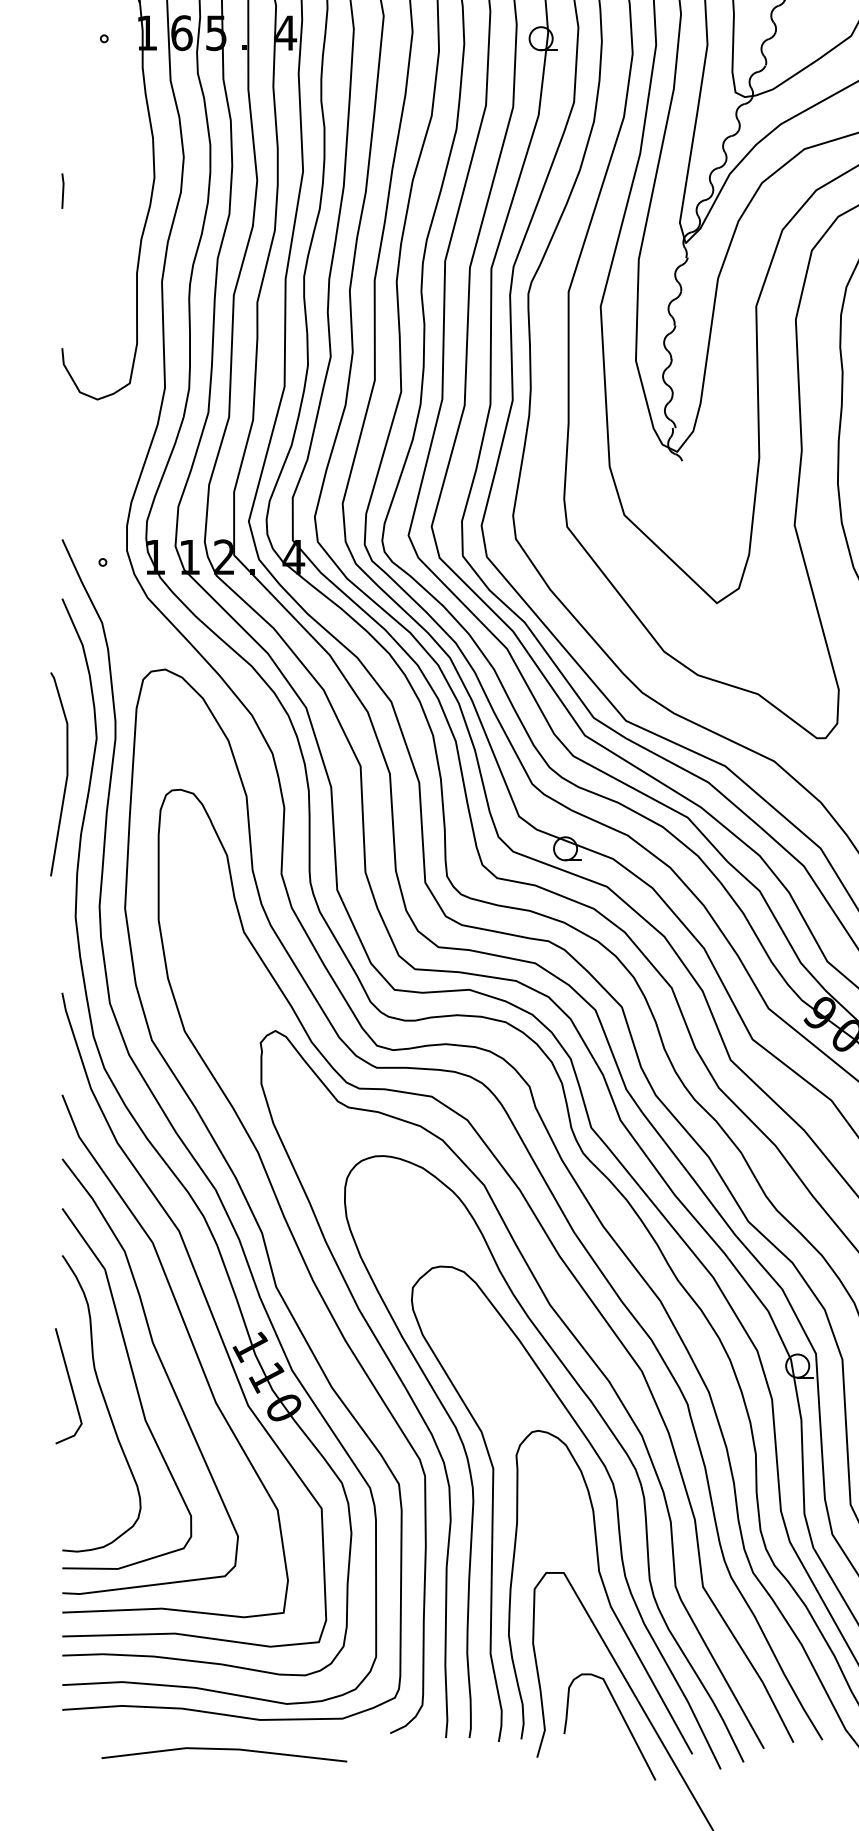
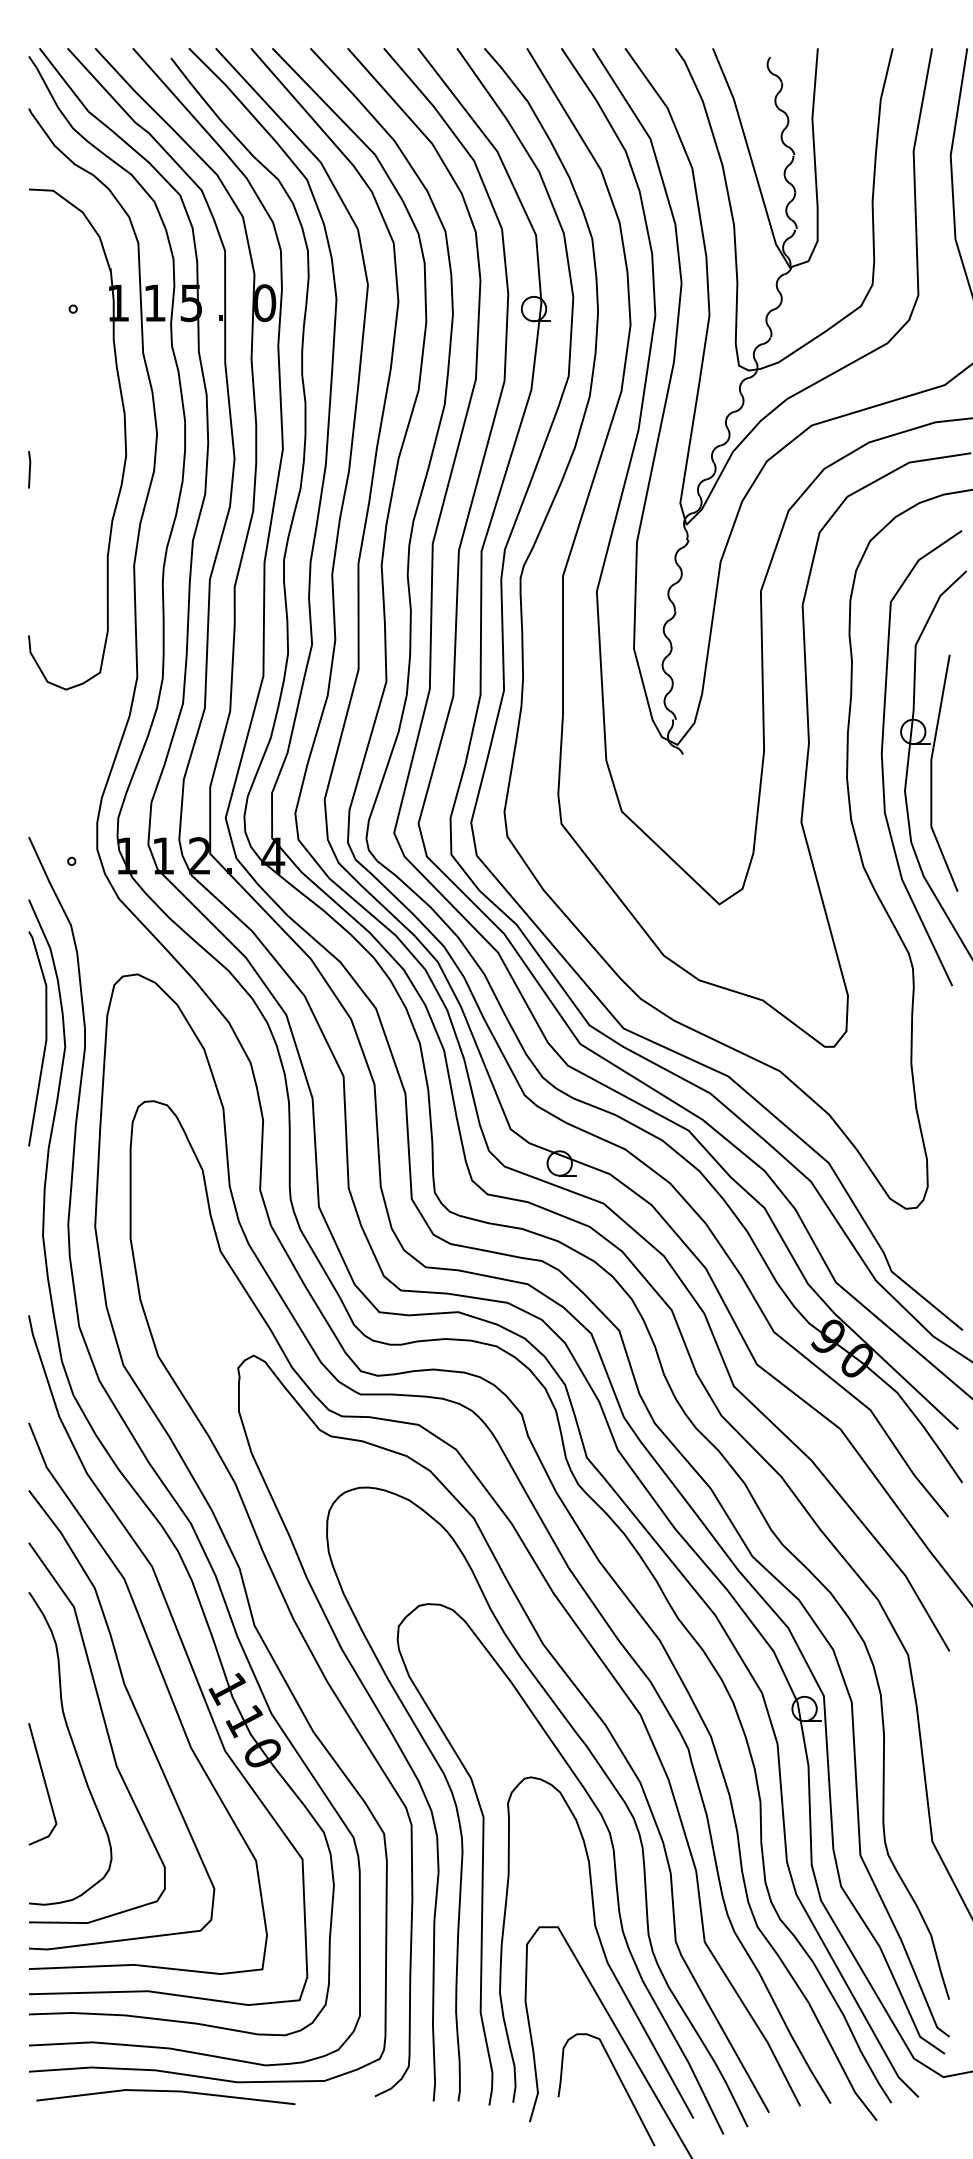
text: (182, 33) -> (155, 303), 6 -> 1
text: (285, 33) -> (264, 303), 4 -> 0
line: (66, 773) -> (45, 1038), moved
line: (70, 1386) -> (44, 1784), moved
line: (223, 1749) -> (165, 2091), moved

